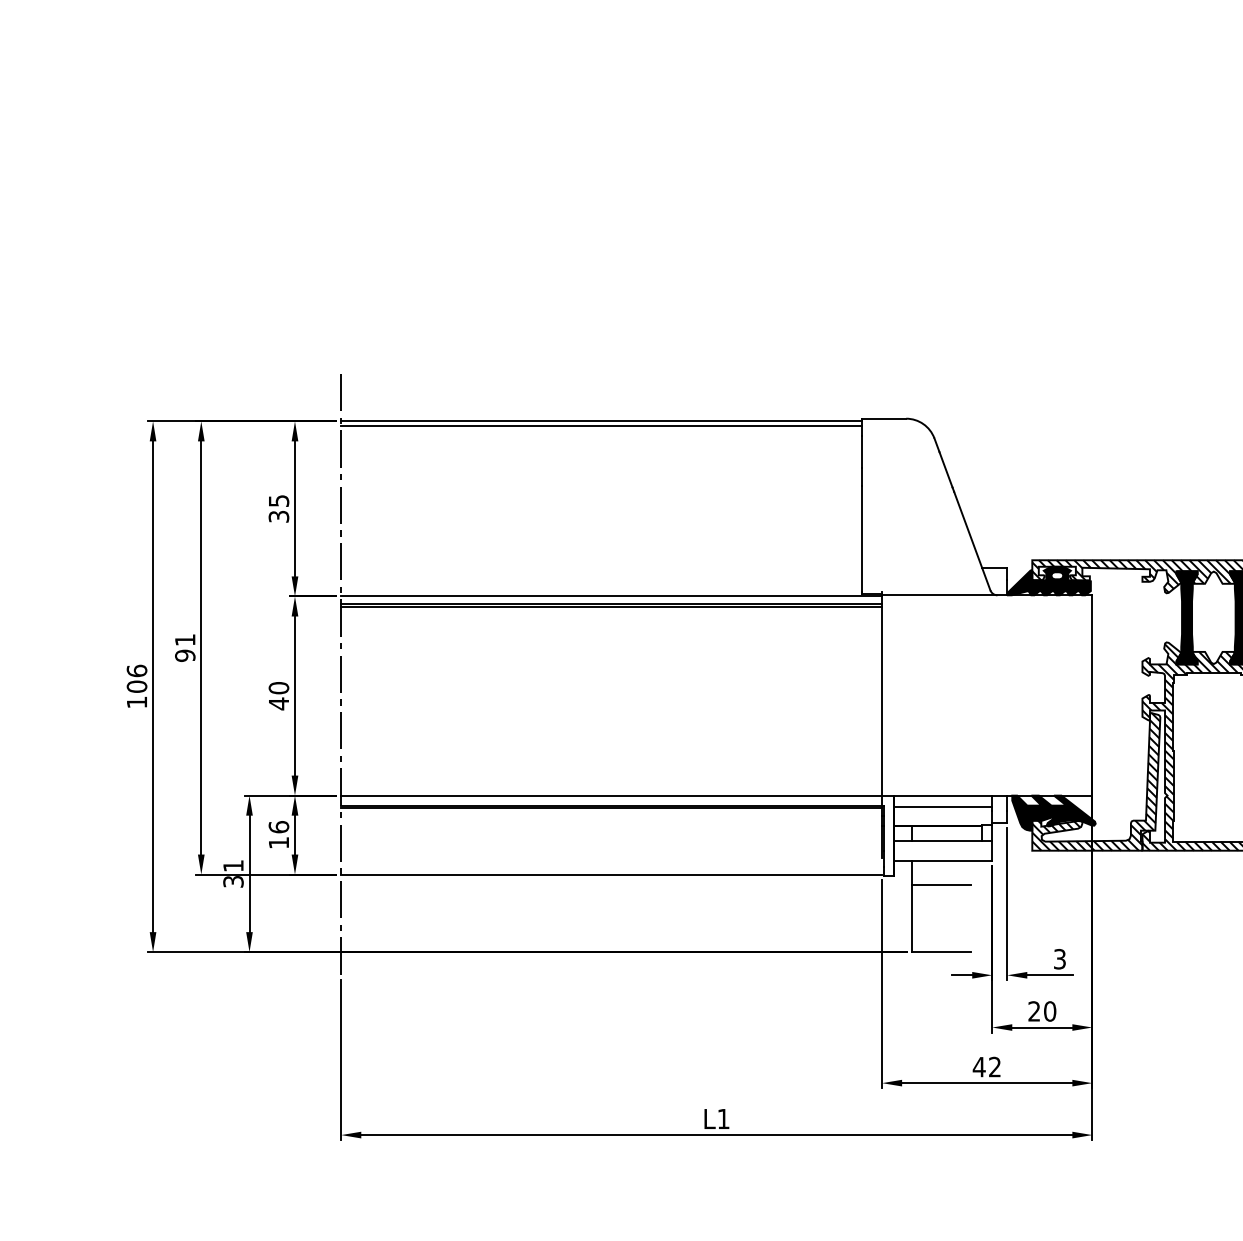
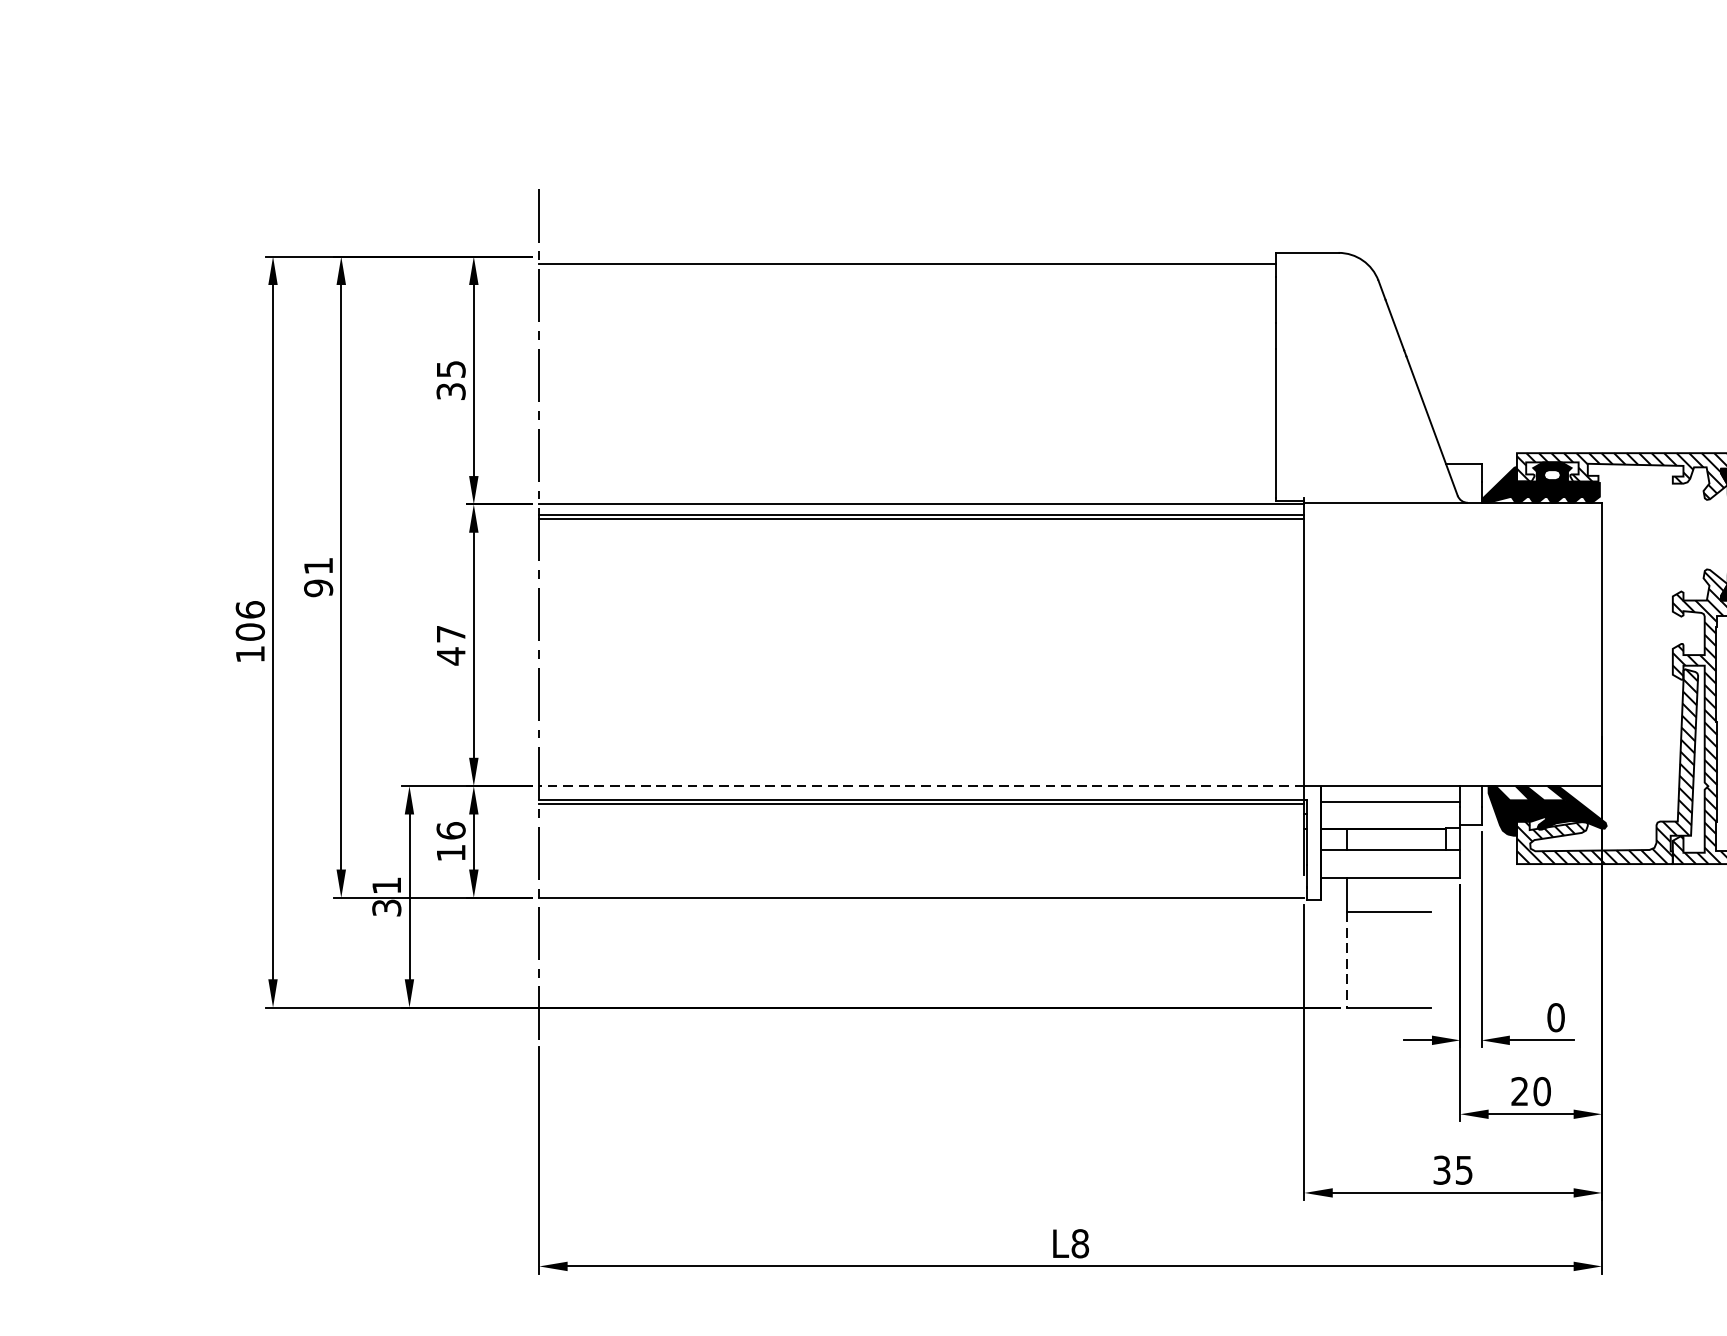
line: (601, 421) -> (907, 256), removed
text: (278, 688) -> (450, 634), 40 -> 47
line: (611, 795) -> (921, 785), solid -> dashed
line: (911, 918) -> (1346, 960), solid -> dashed
text: (1059, 959) -> (1555, 1018), 3 -> 0
text: (986, 1066) -> (1452, 1169), 42 -> 35
text: (723, 1118) -> (1080, 1242), L1 -> L8

